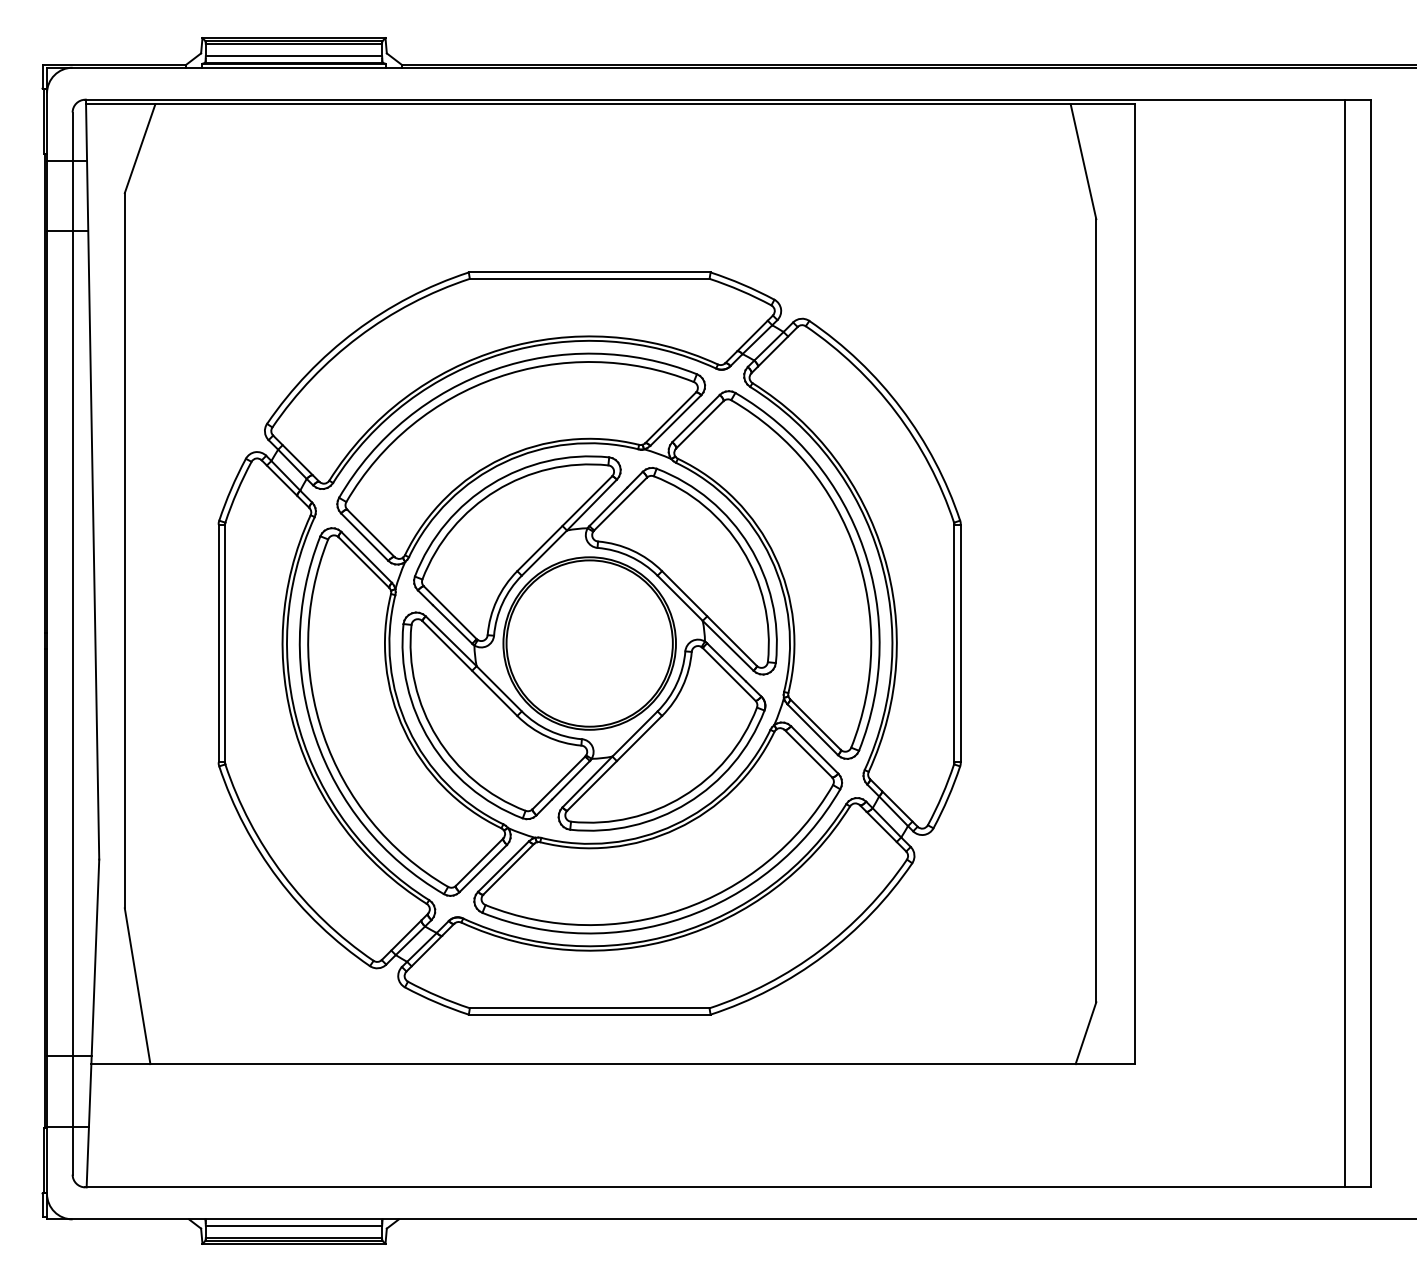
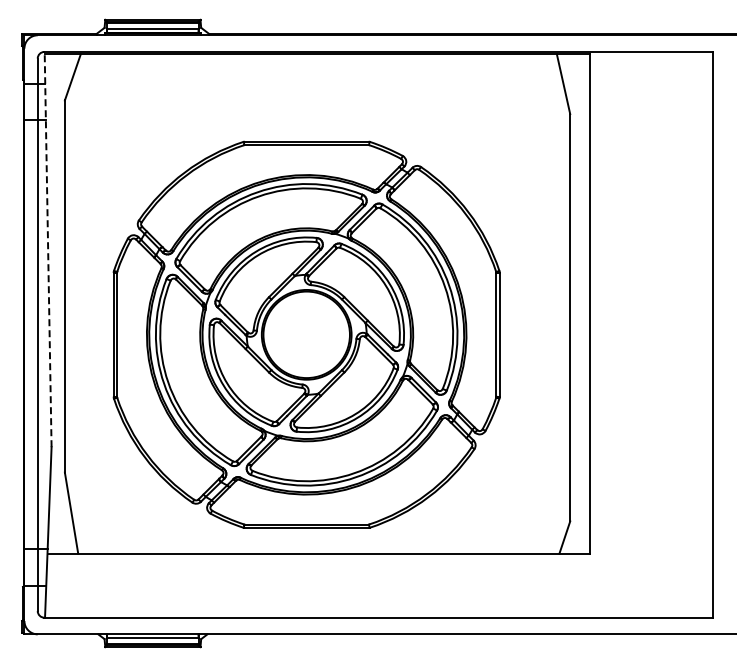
line: (93, 479) -> (48, 249), solid -> dashed
line: (1344, 642) -> (699, 334), removed

